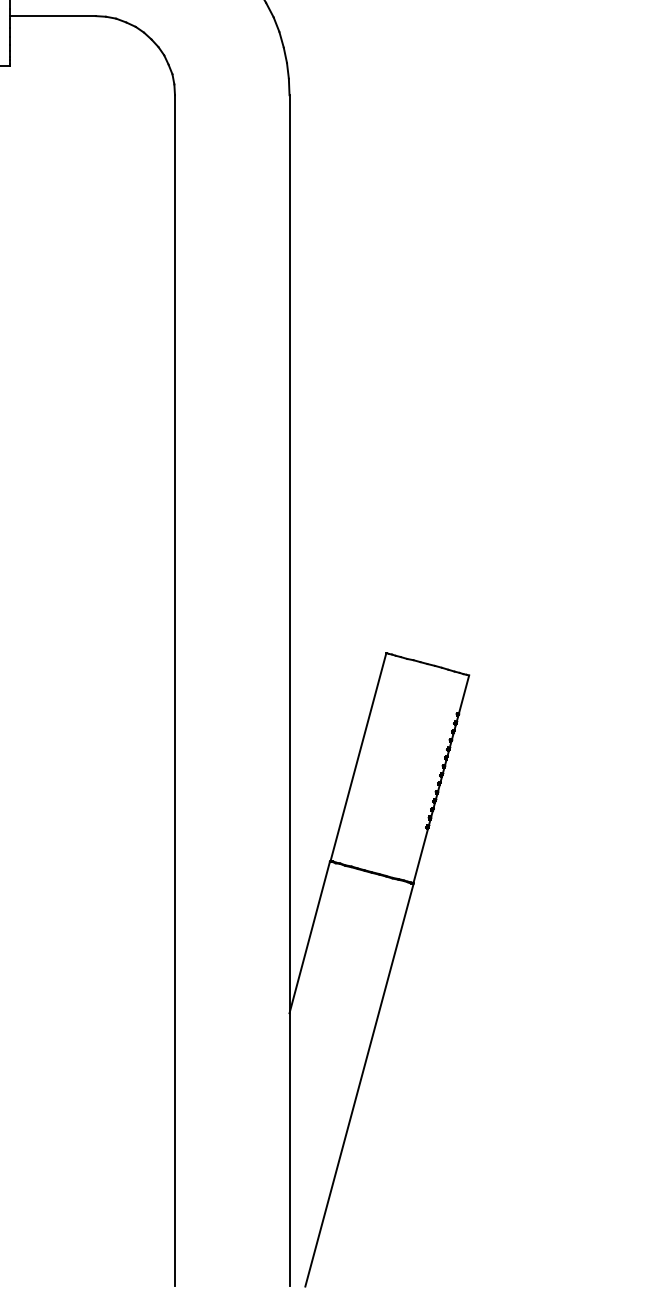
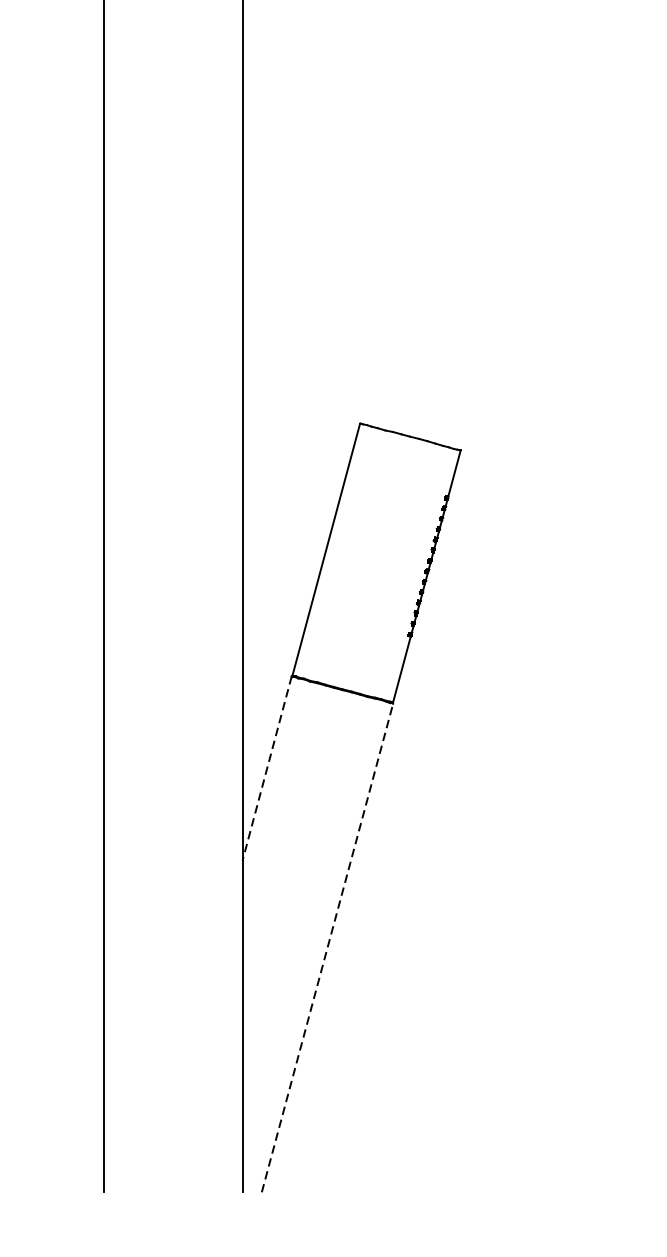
line: (309, 937) -> (266, 768), solid -> dashed
line: (359, 1084) -> (327, 947), solid -> dashed

